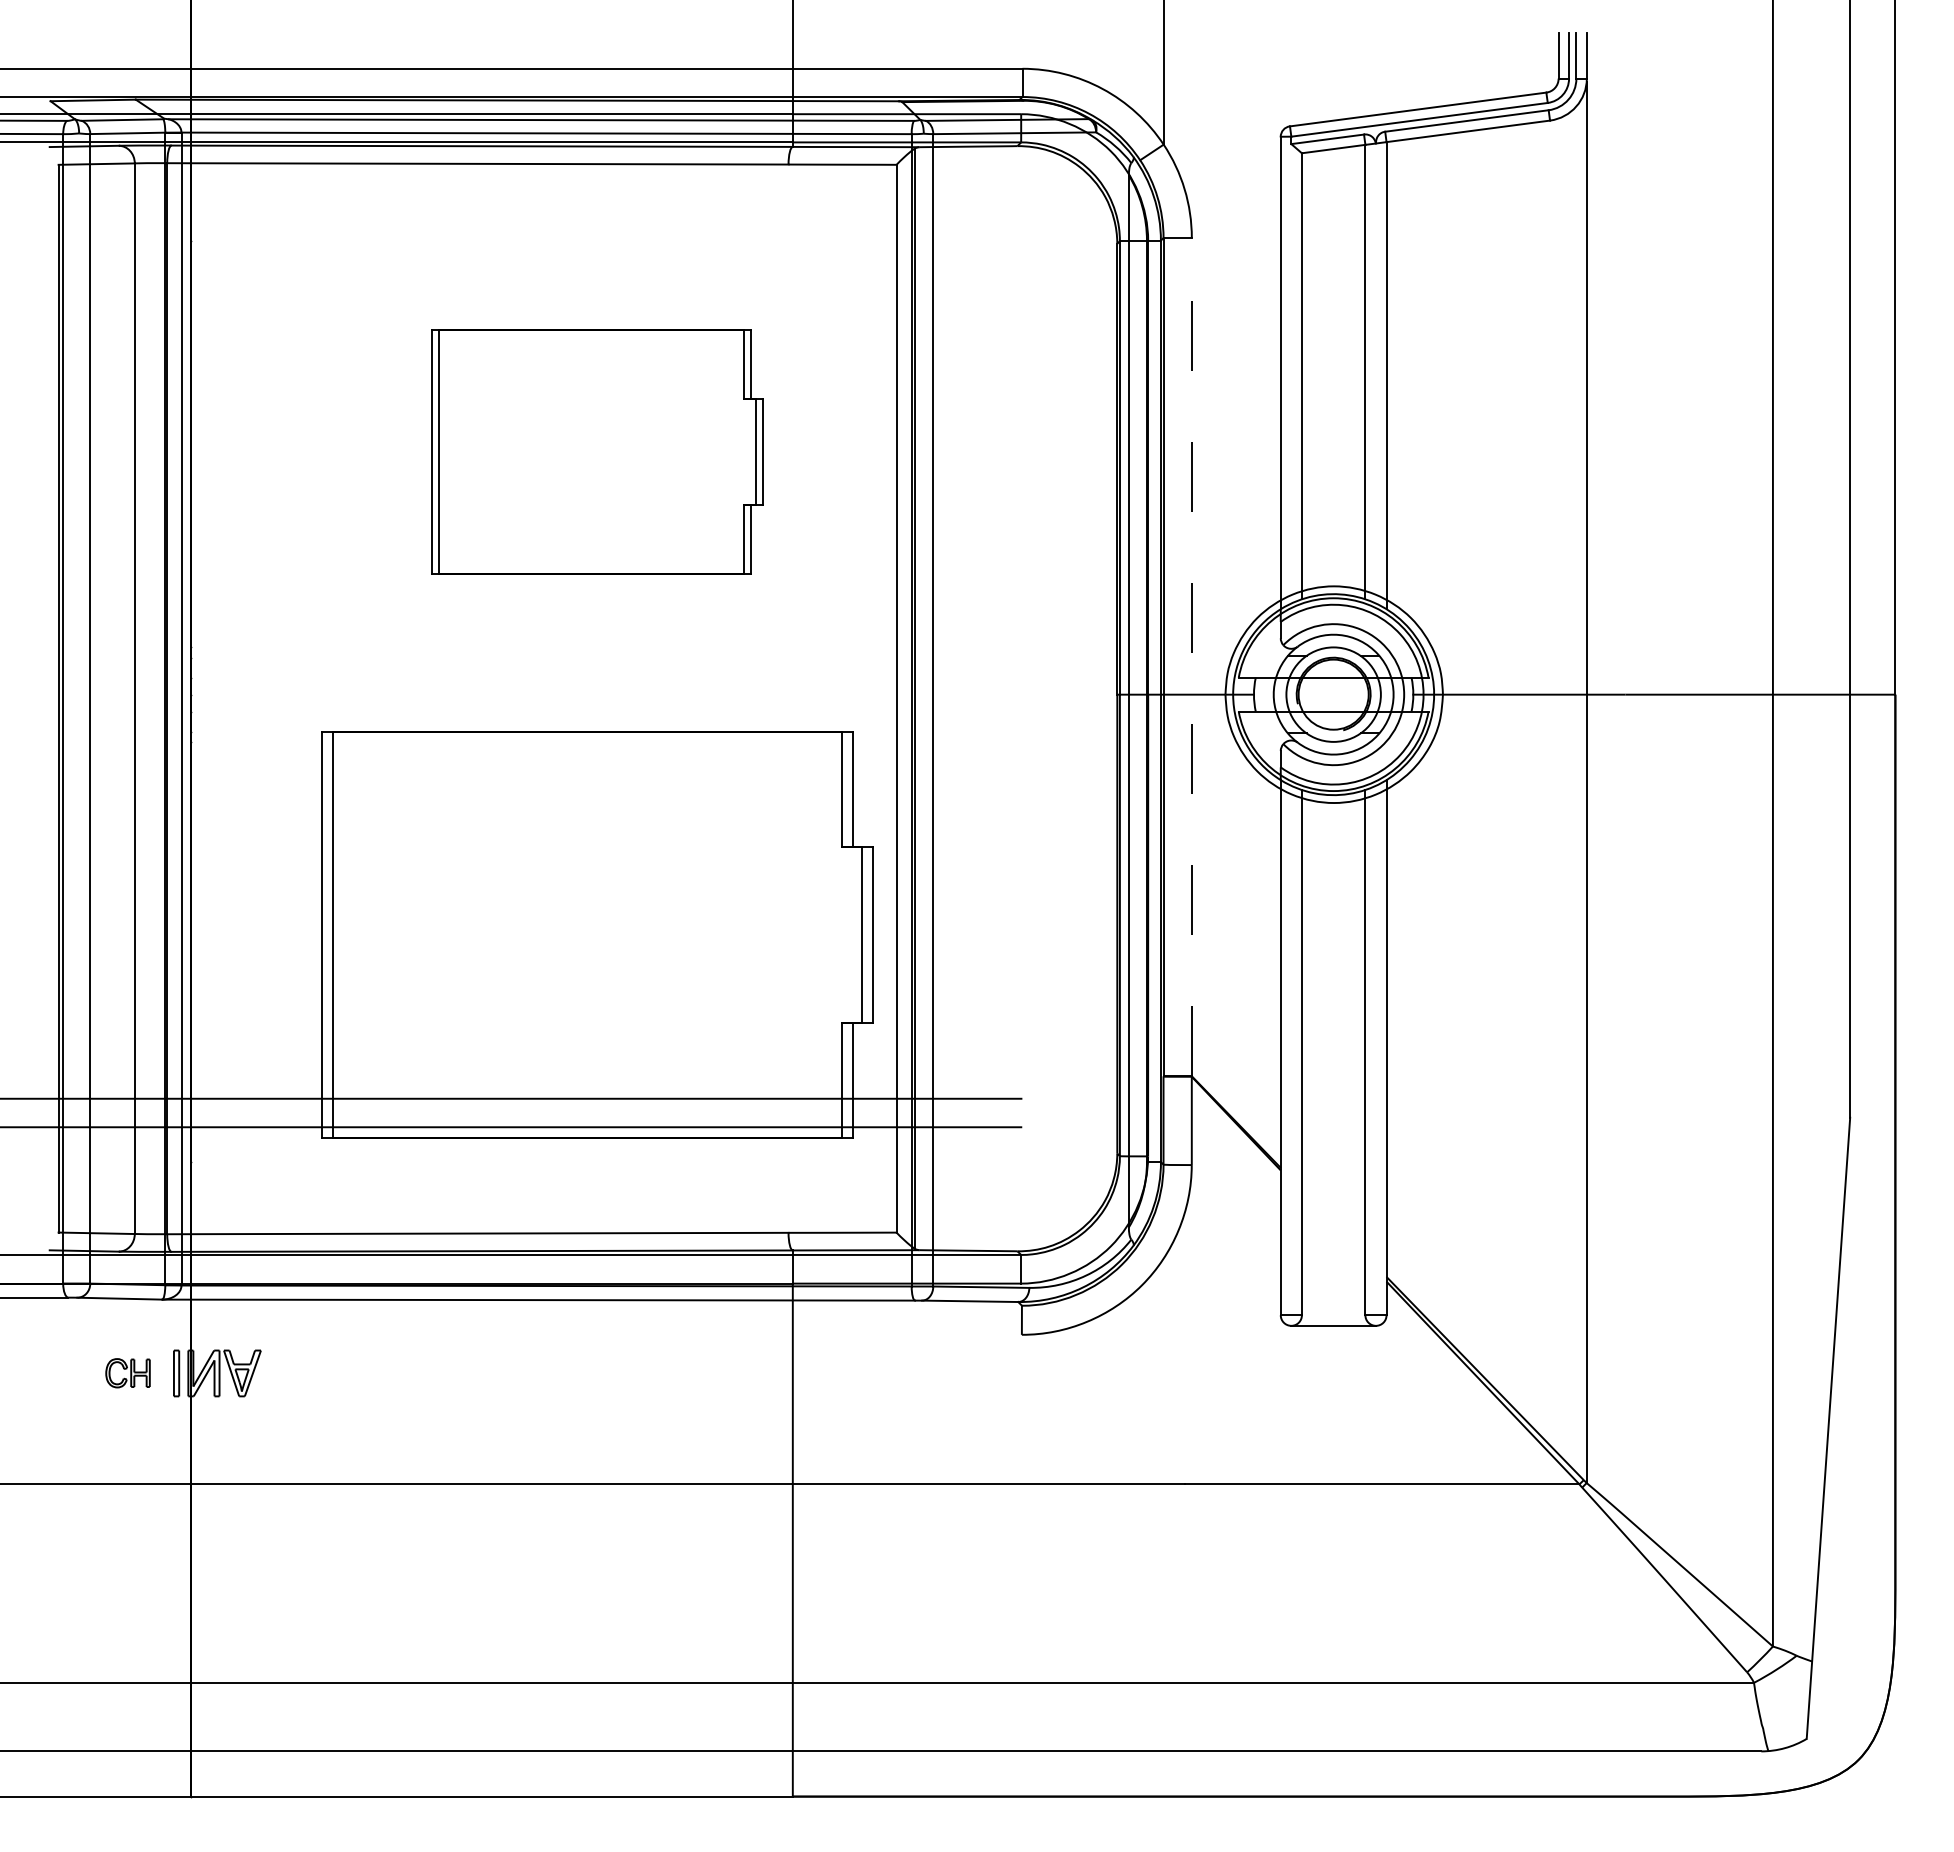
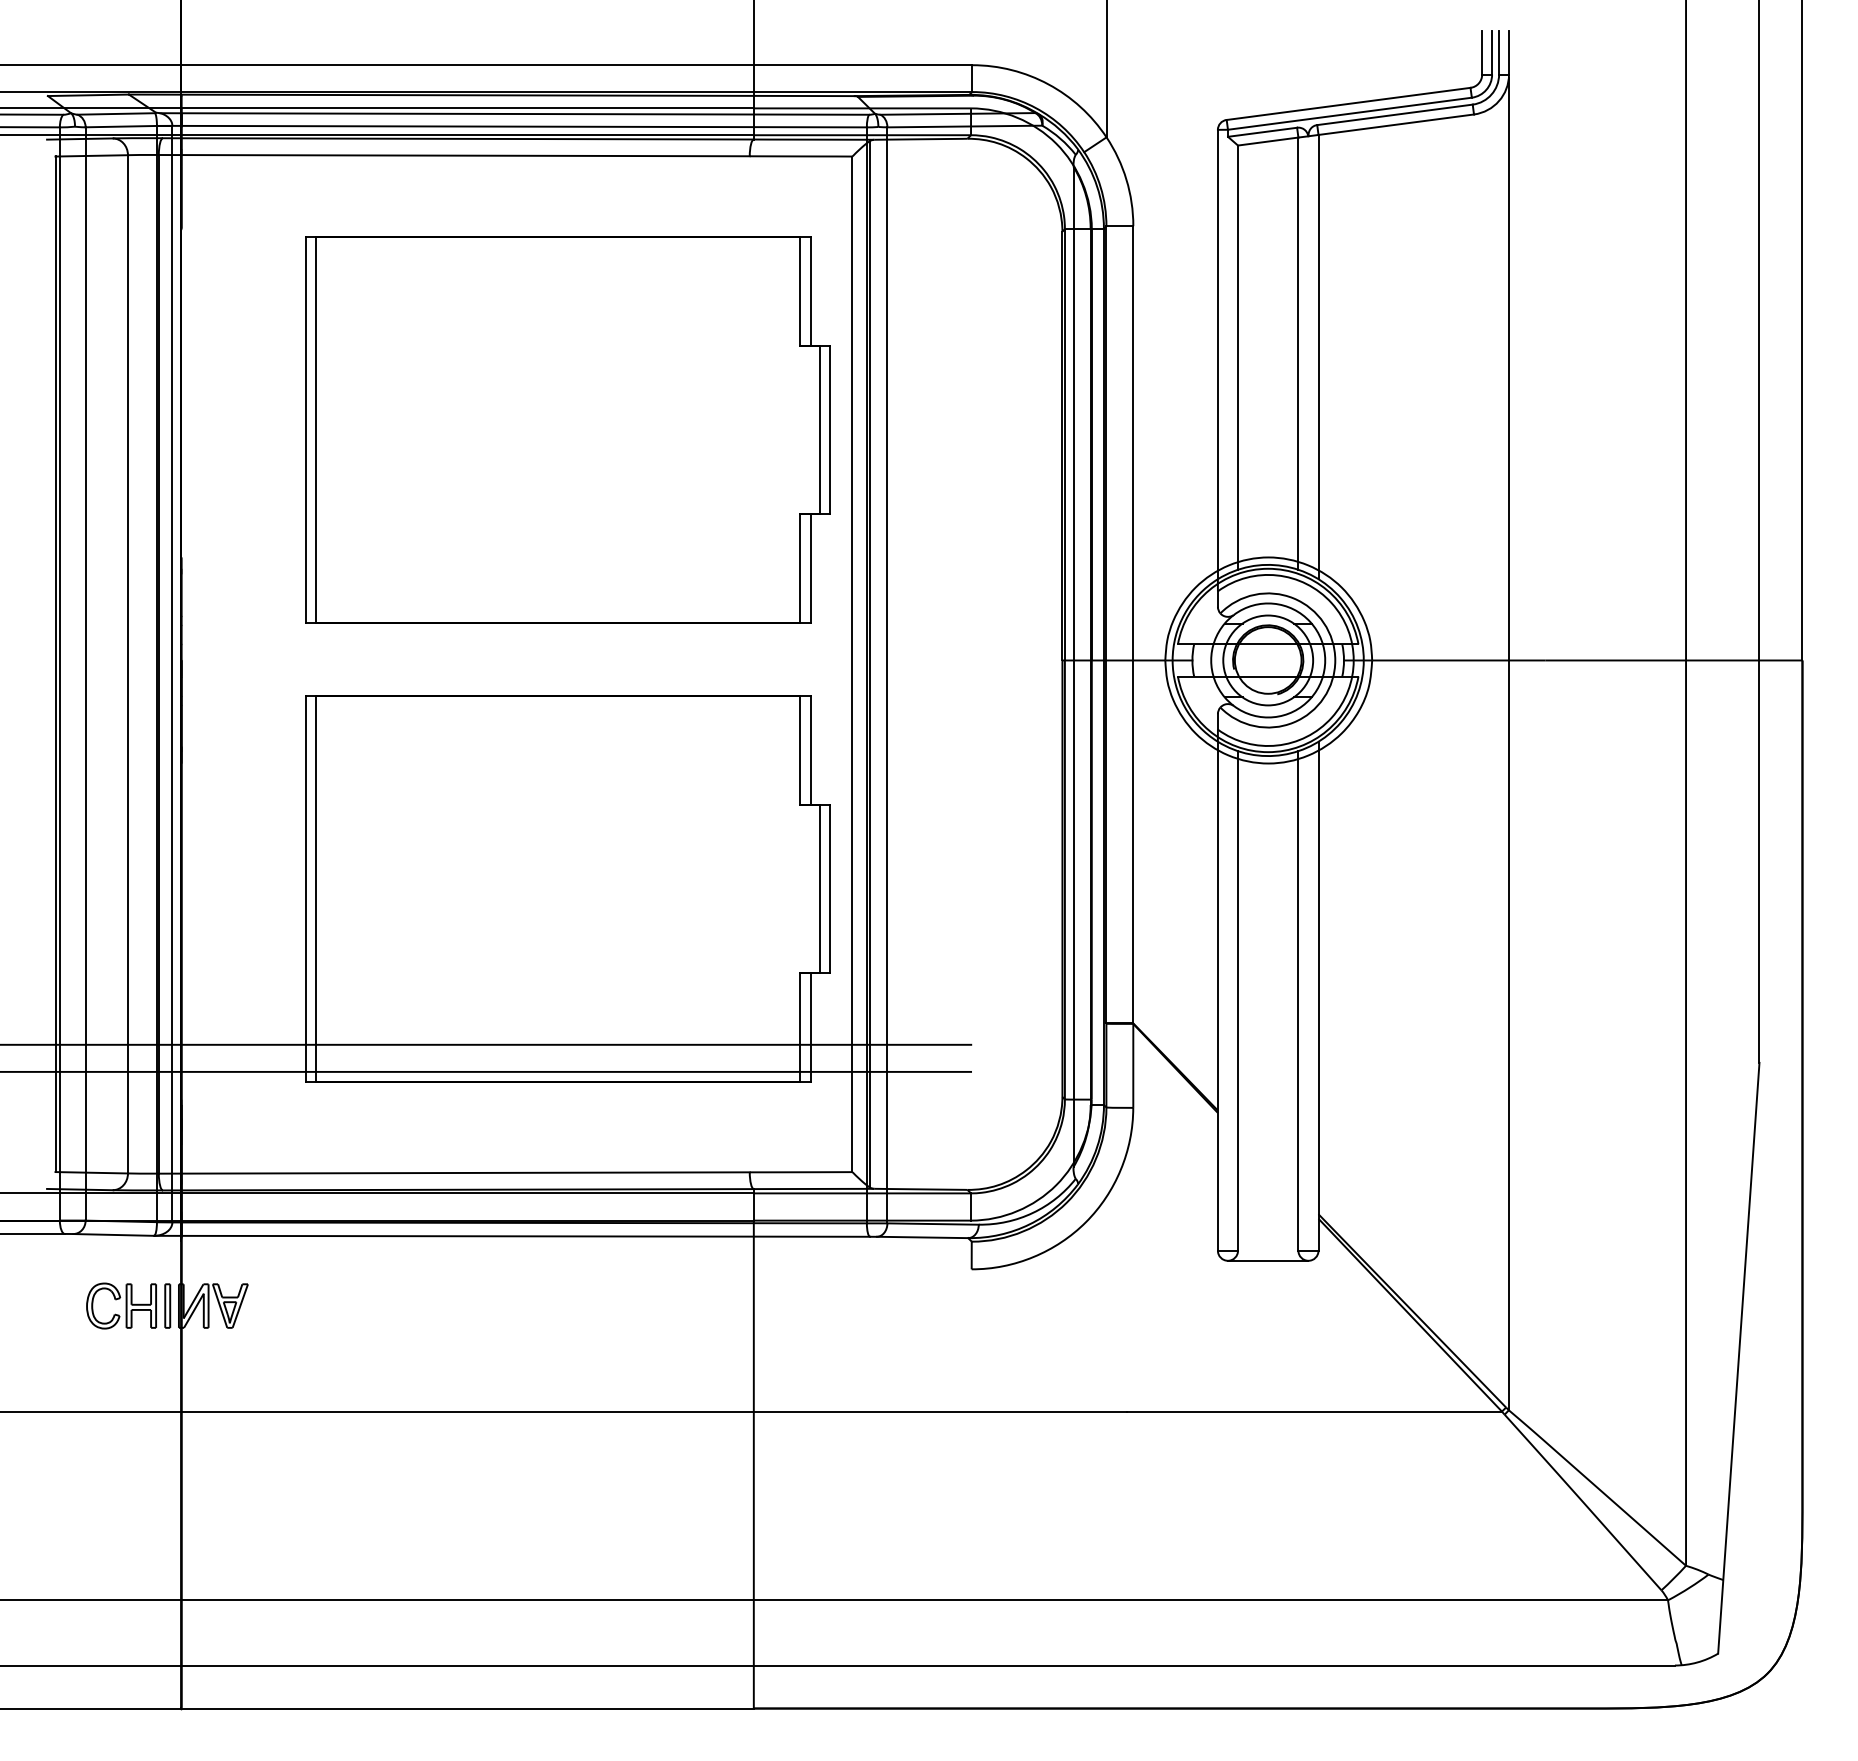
part: (597, 451) -> (568, 429), size x1.67
line: (1191, 656) -> (1133, 624), dashed -> solid
part: (127, 1372) -> (121, 1305), size x1.67

